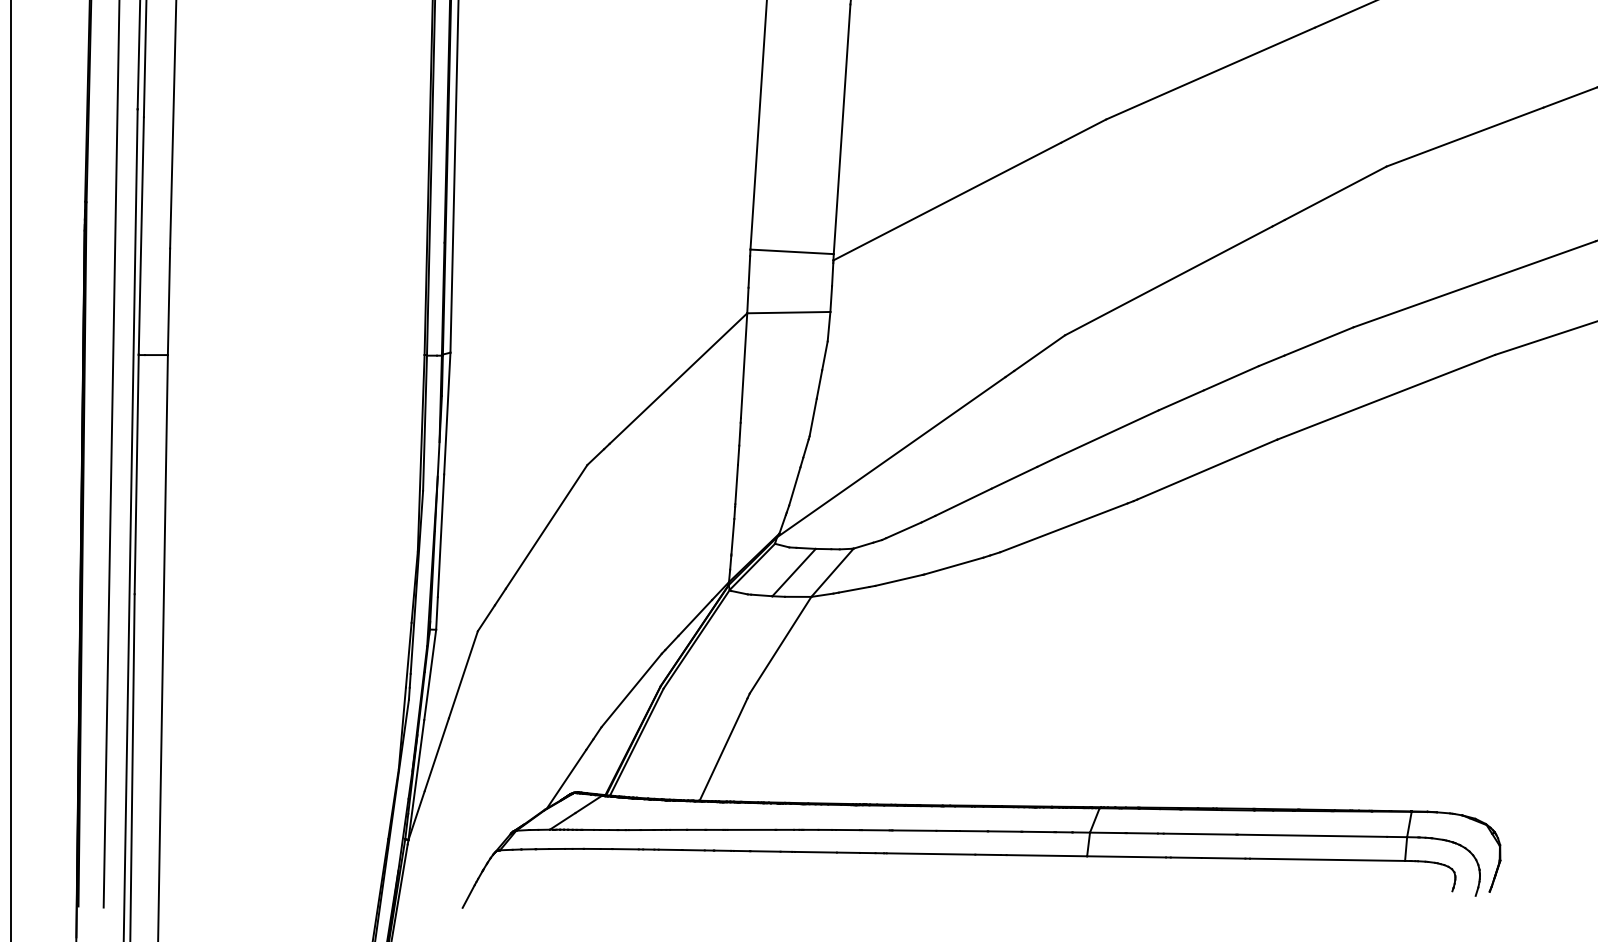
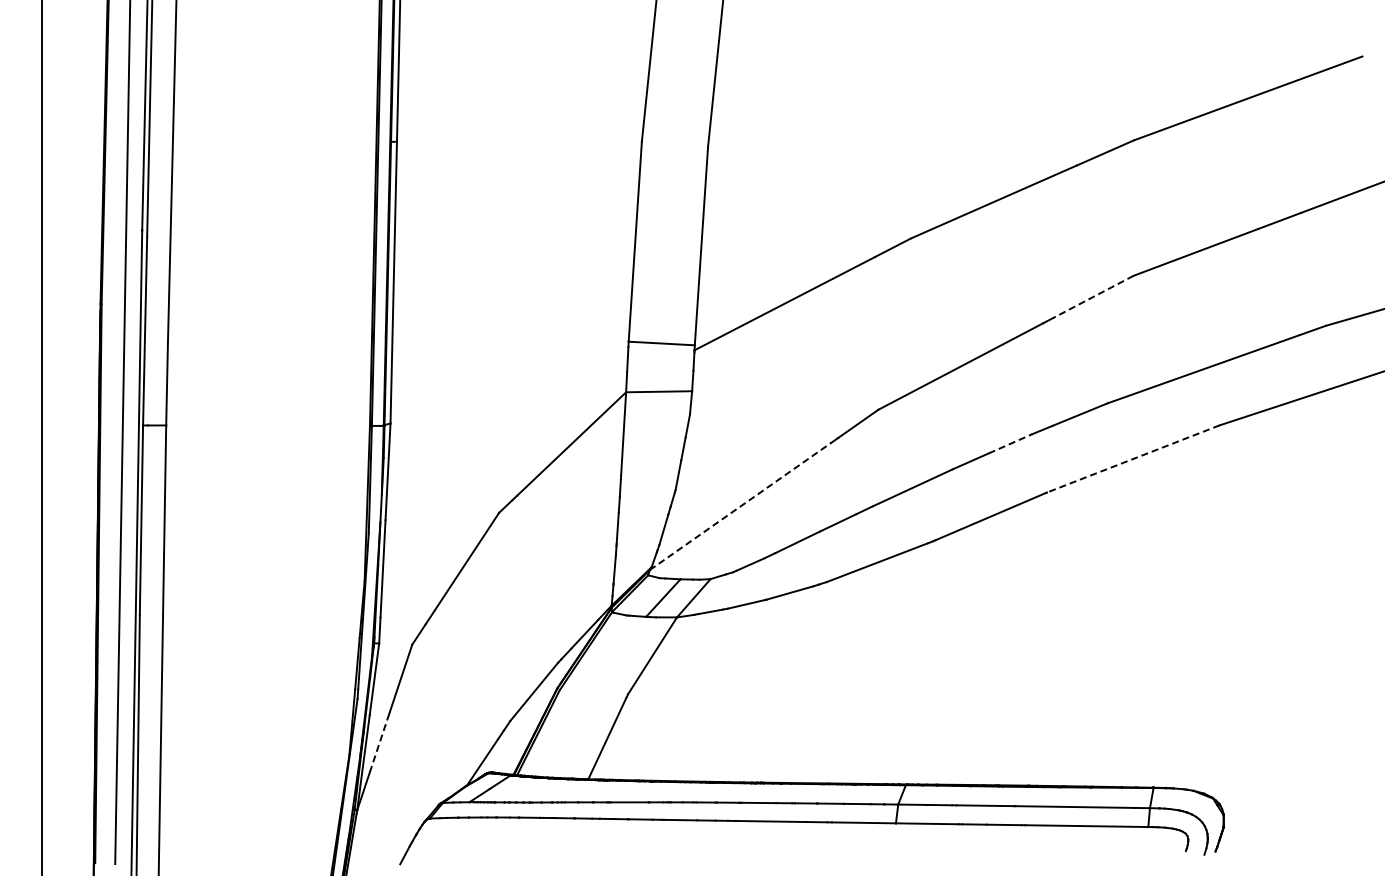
line: (1335, 193) -> (1093, 297), solid -> dashed
line: (1231, 377) -> (1010, 443), solid -> dashed
line: (1386, 396) -> (1133, 458), solid -> dashed
line: (891, 457) -> (740, 506), solid -> dashed
line: (436, 755) -> (379, 743), solid -> dashed

